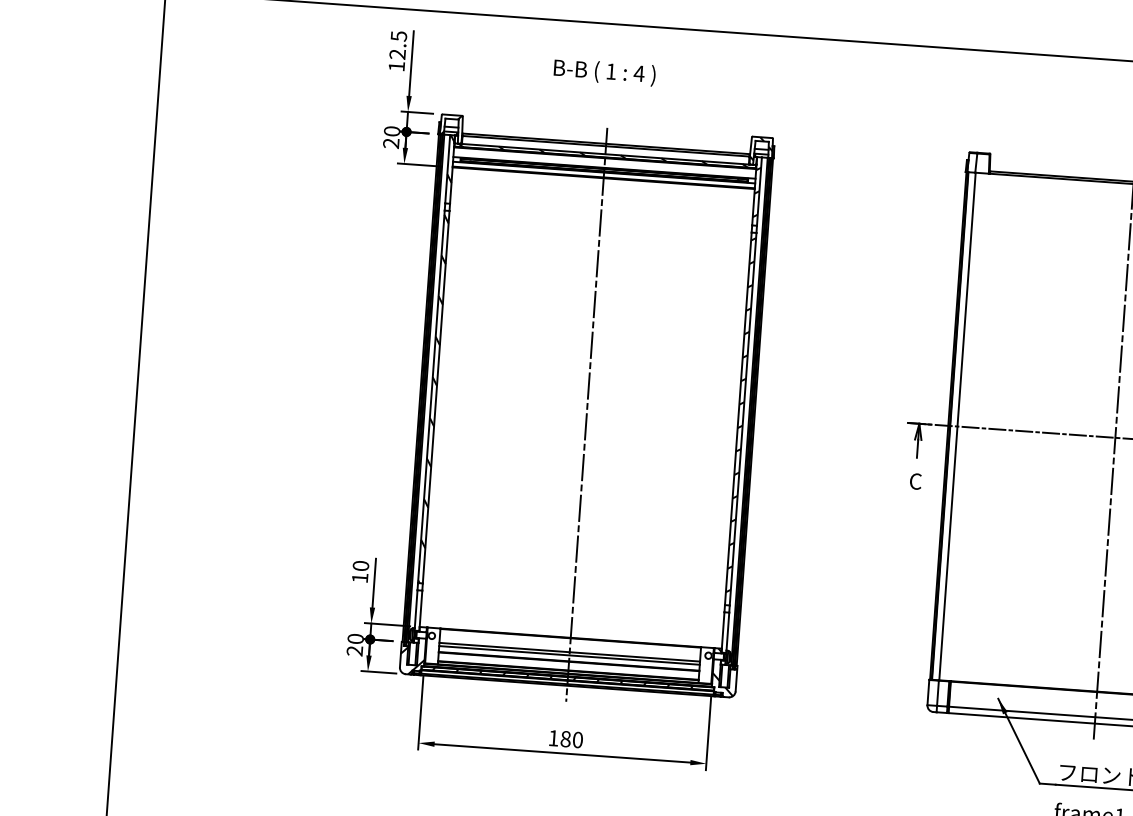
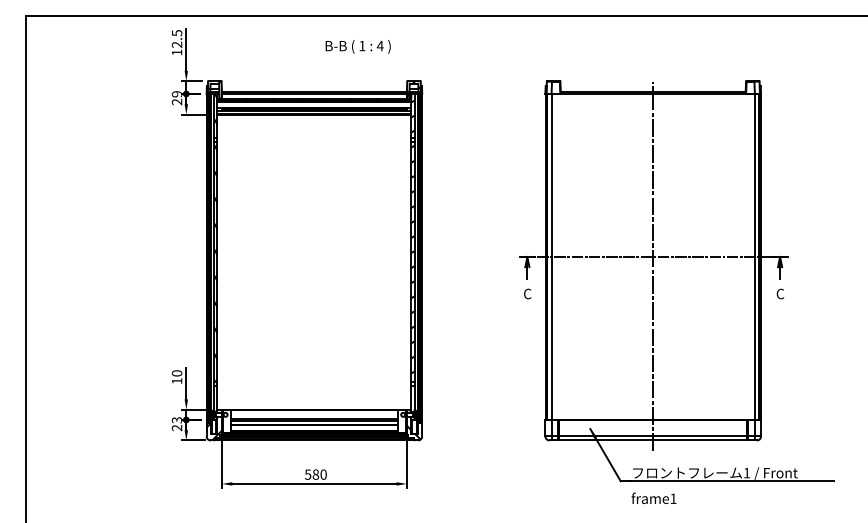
text: (603, 71) -> (357, 46), moved
text: (392, 131) -> (177, 94), 20 -> 29
line: (586, 414) -> (314, 266), removed
text: (356, 639) -> (177, 420), 20 -> 23
text: (552, 737) -> (307, 474), 180 -> 580

